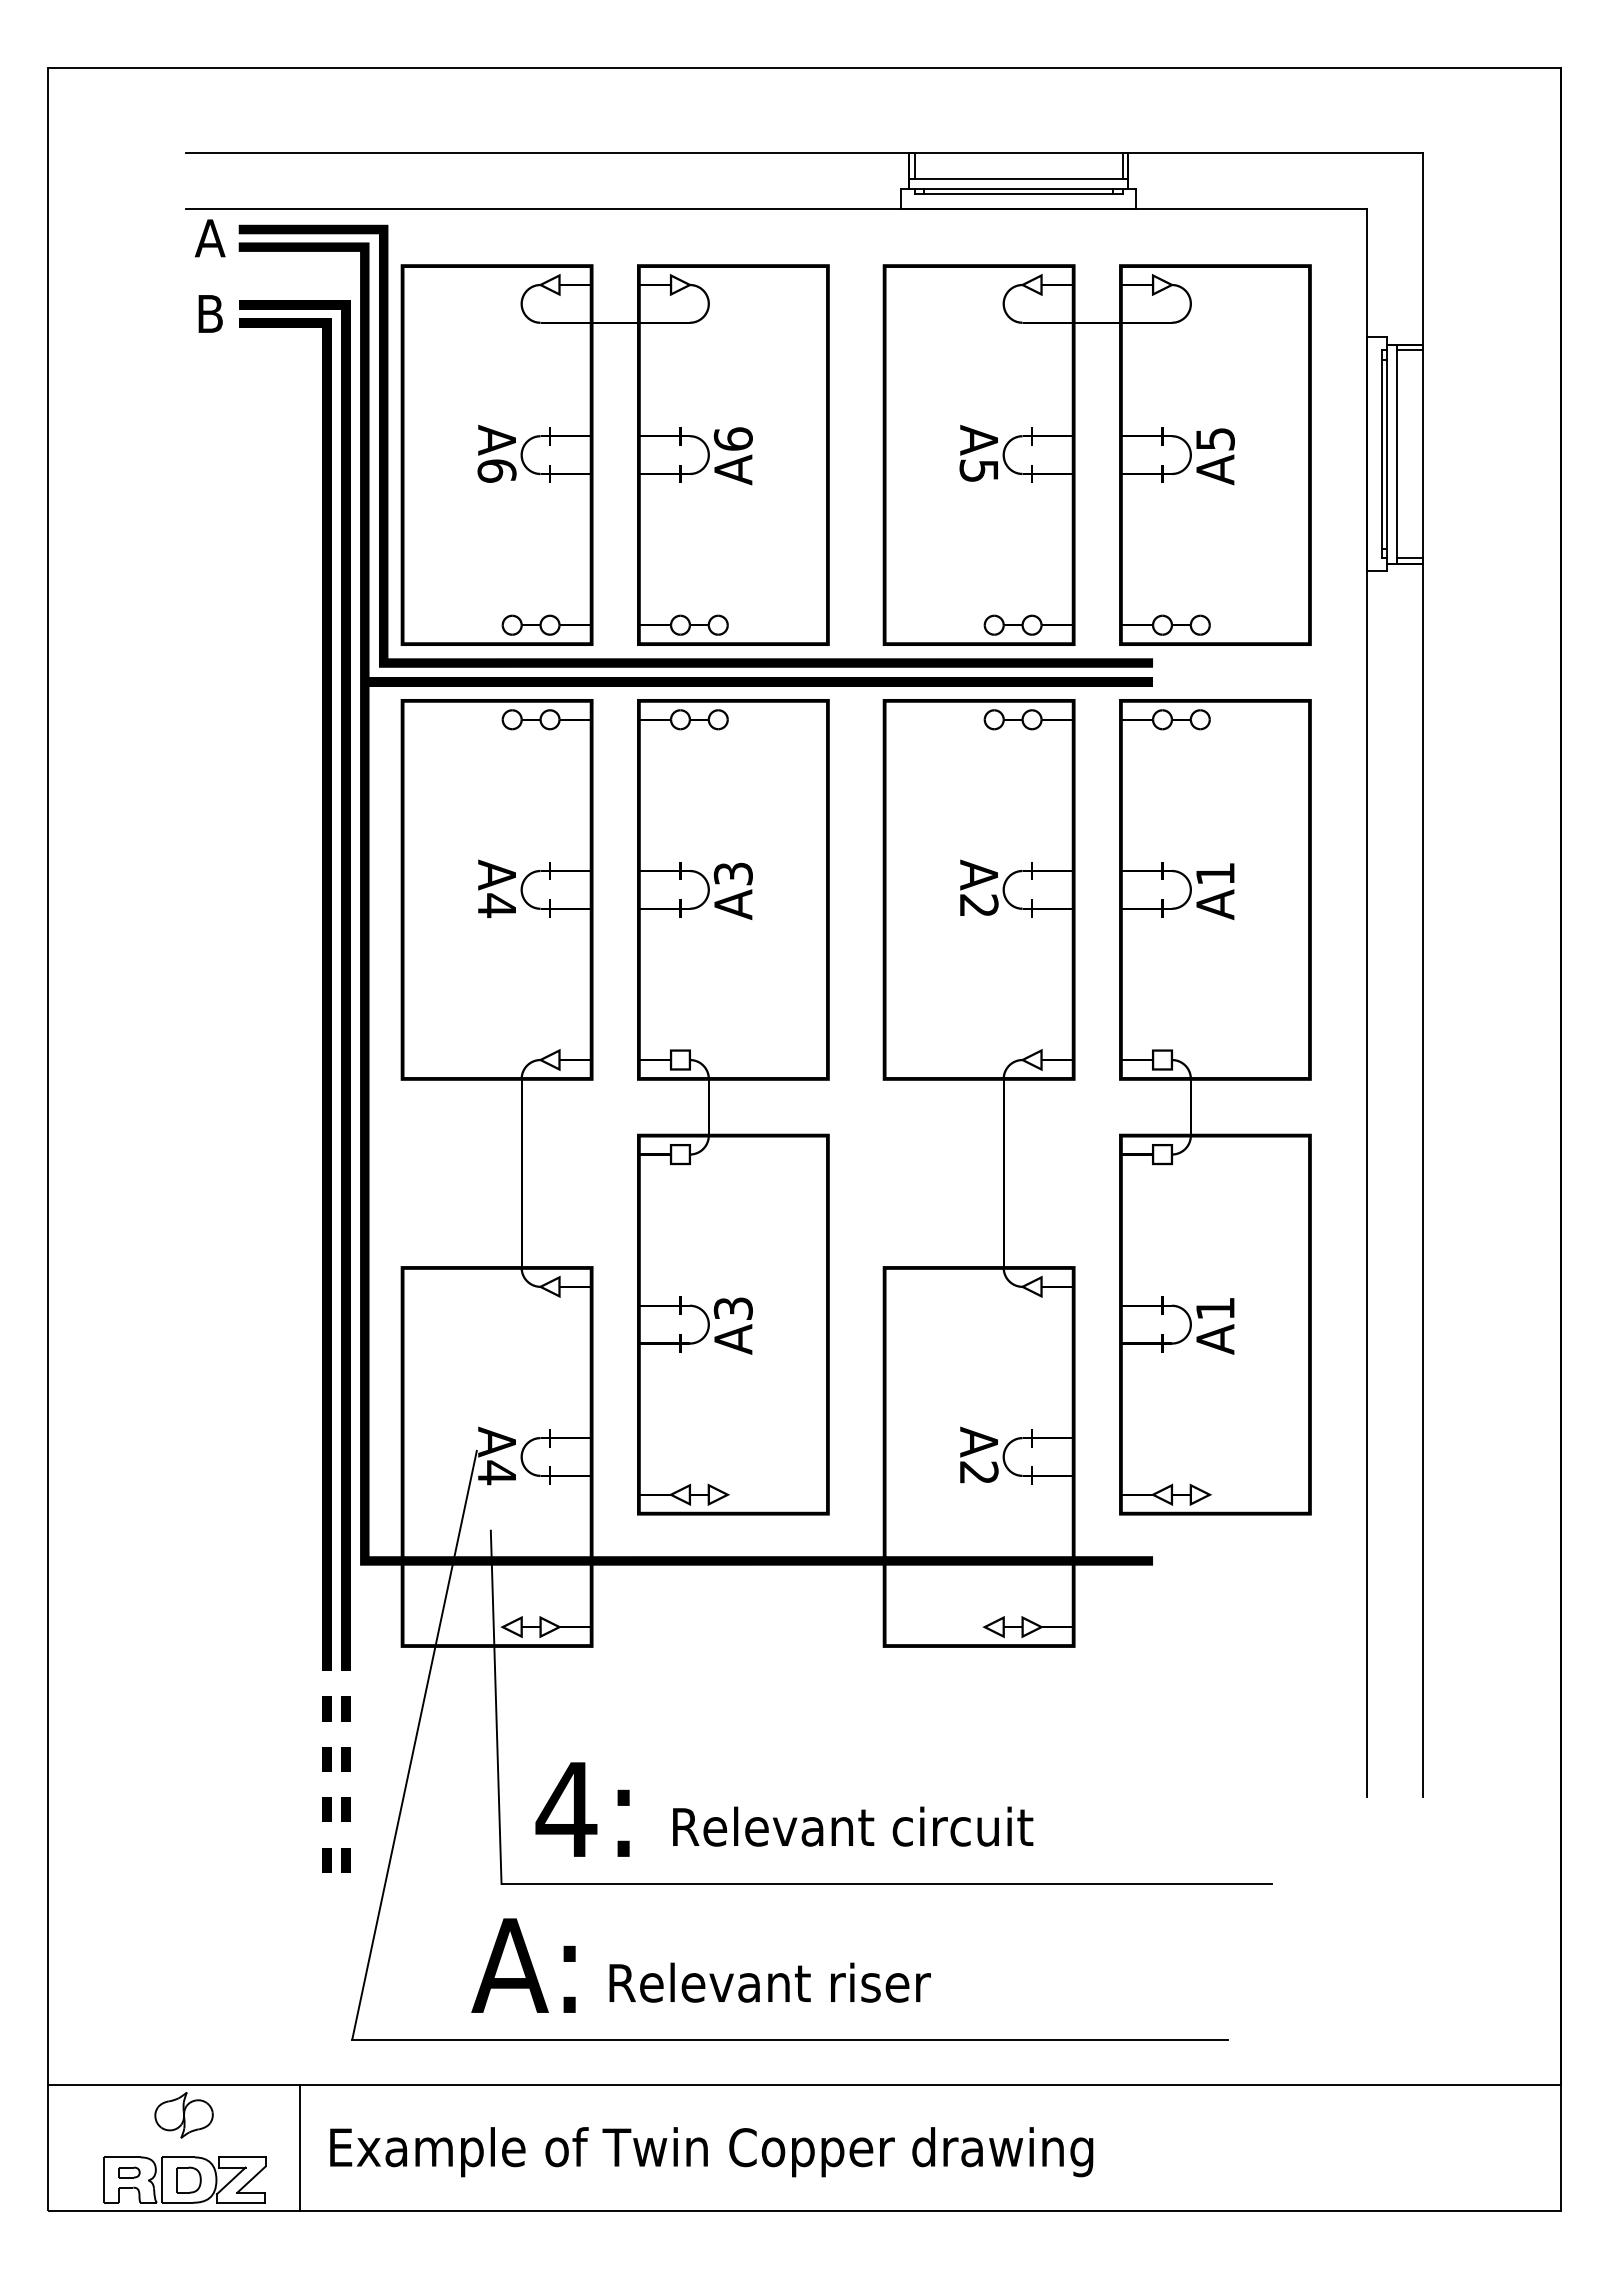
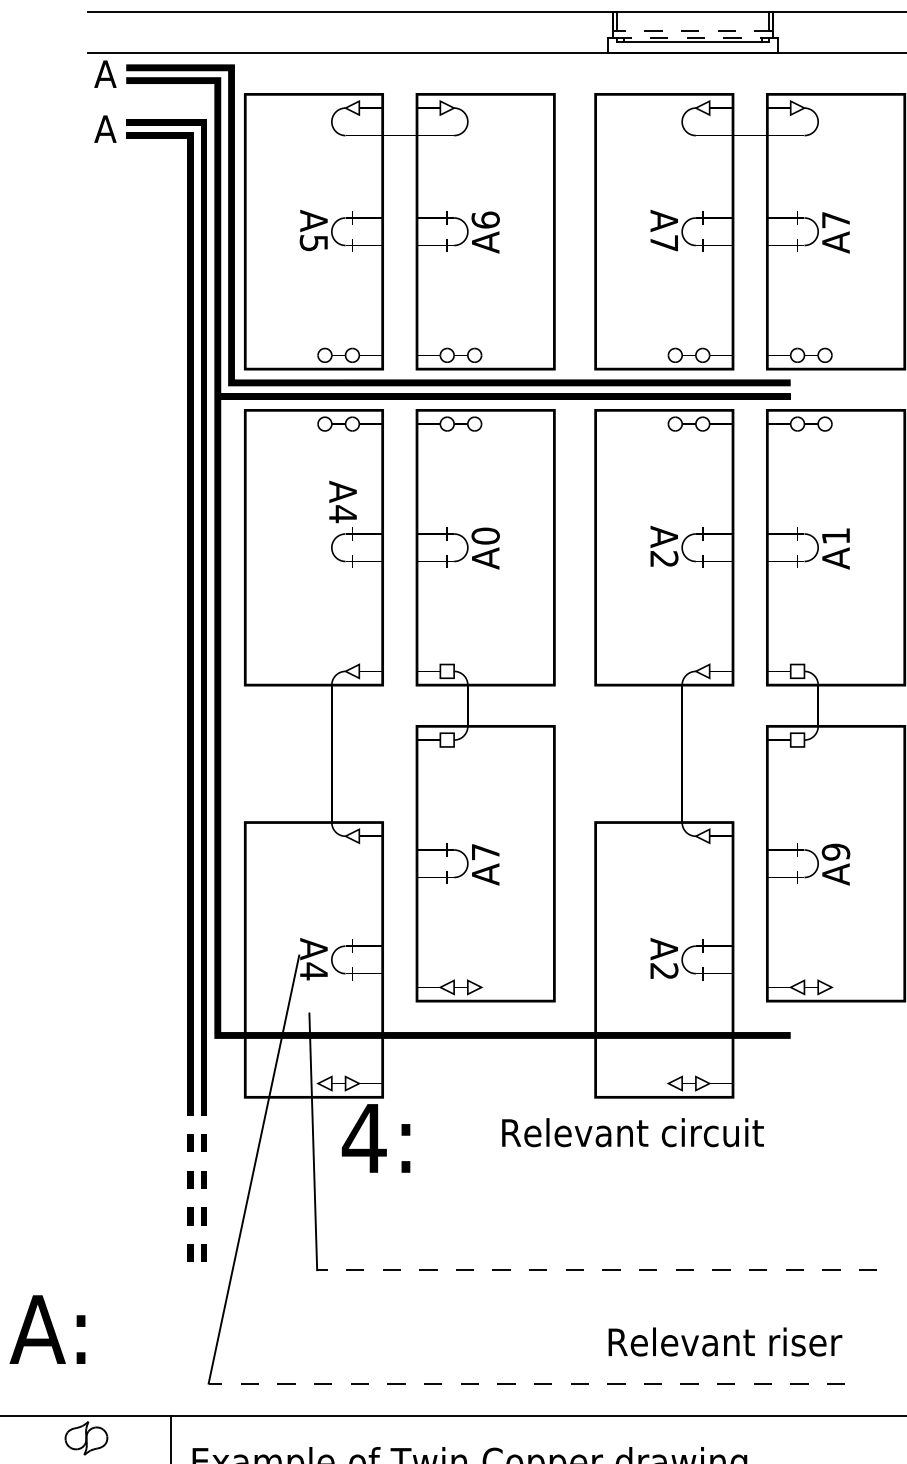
line: (1018, 179) -> (692, 31), solid -> dashed
line: (1018, 188) -> (692, 37), solid -> dashed
text: (209, 313) -> (104, 128), B -> A
text: (1215, 439) -> (836, 220), A5 -> A7
text: (496, 470) -> (313, 242), A6 -> A5
text: (978, 470) -> (663, 242), A5 -> A7
text: (732, 873) -> (485, 535), A3 -> A0
text: (496, 888) -> (342, 501), moved
text: (732, 1308) -> (485, 851), A3 -> A7
text: (1214, 1308) -> (835, 851), A1 -> A9
text: (582, 1809) -> (376, 1138), moved
text: (853, 1826) -> (633, 1132), moved
line: (886, 1883) -> (596, 1269), solid -> dashed
text: (523, 1965) -> (47, 1329), moved
text: (769, 1982) -> (724, 1341), moved
line: (790, 2039) -> (527, 1383), solid -> dashed

